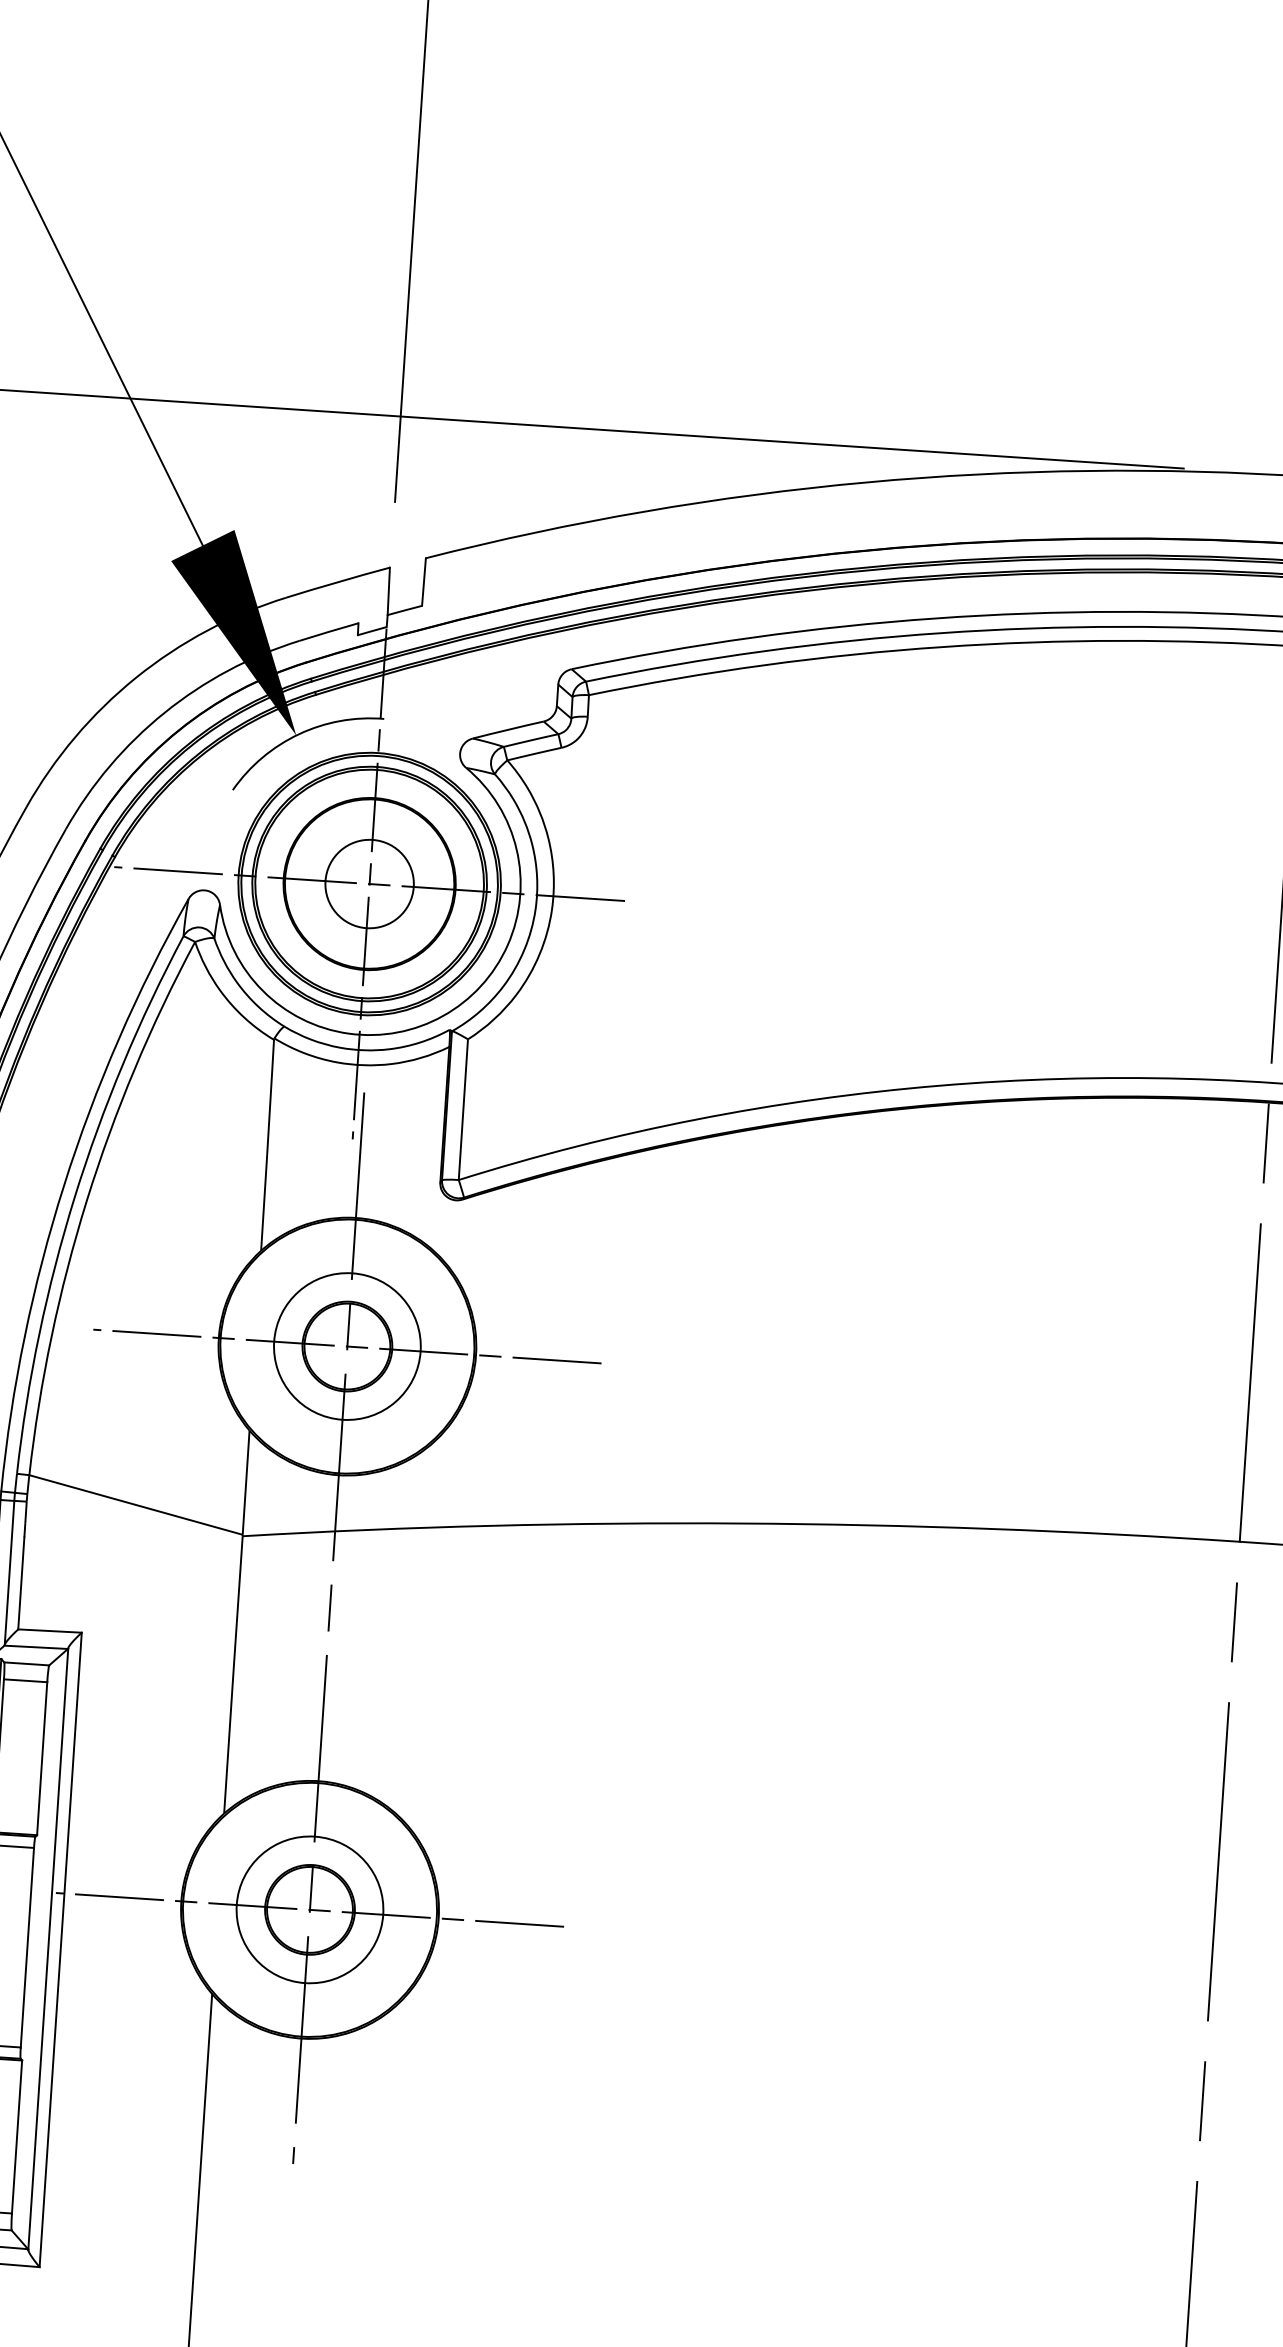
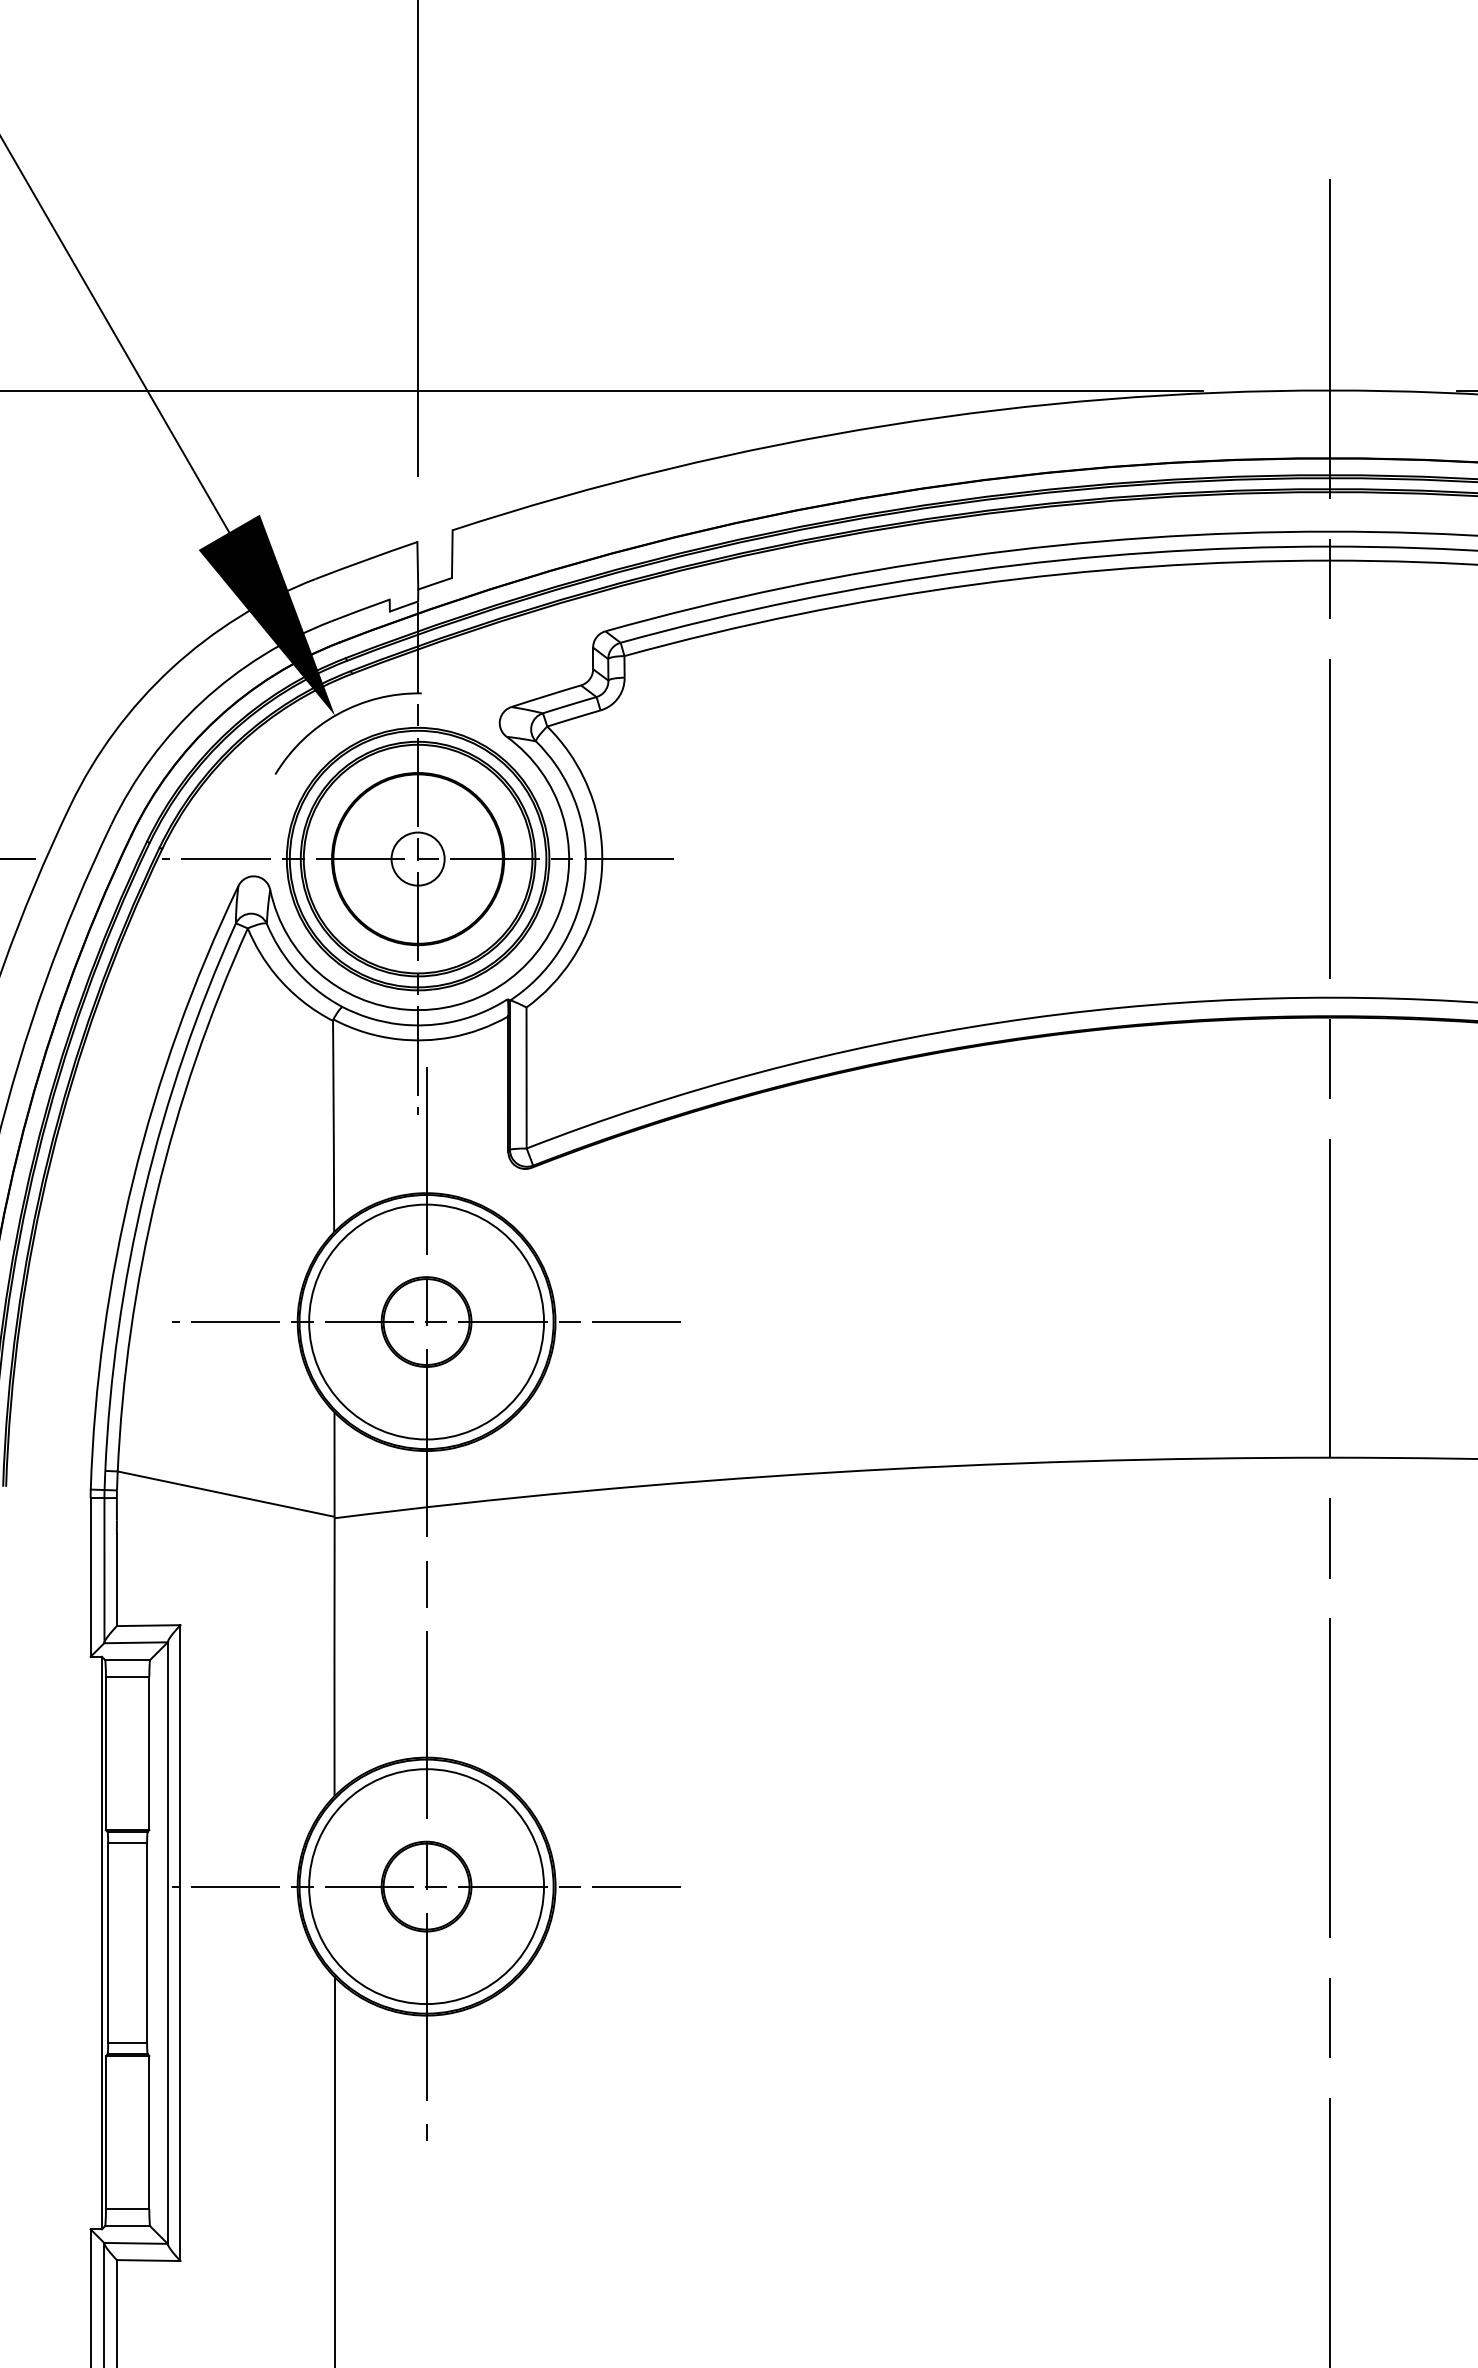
circle: (369, 883) -> (417, 858), size x0.6
circle: (347, 1345) -> (426, 1321), size x1.6
circle: (309, 1909) -> (426, 1886), size x1.6

